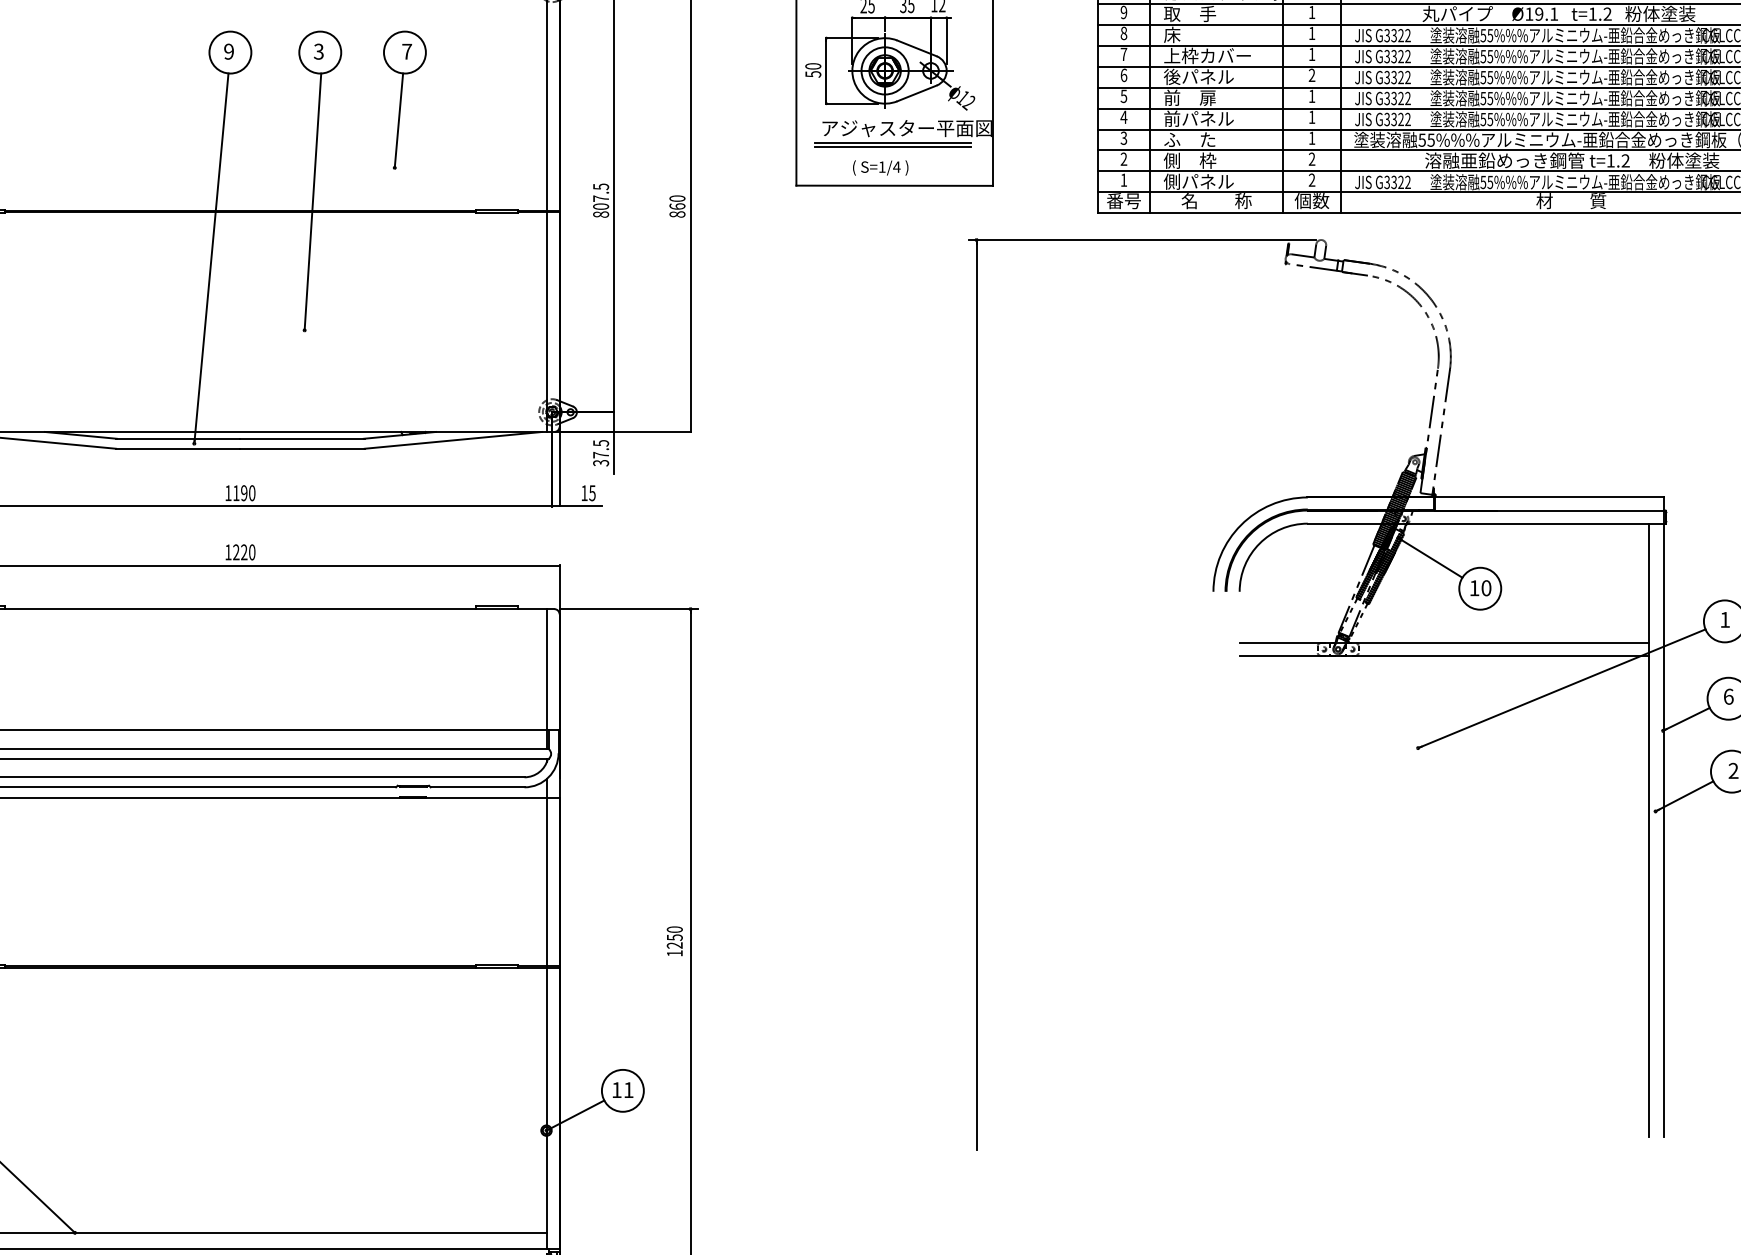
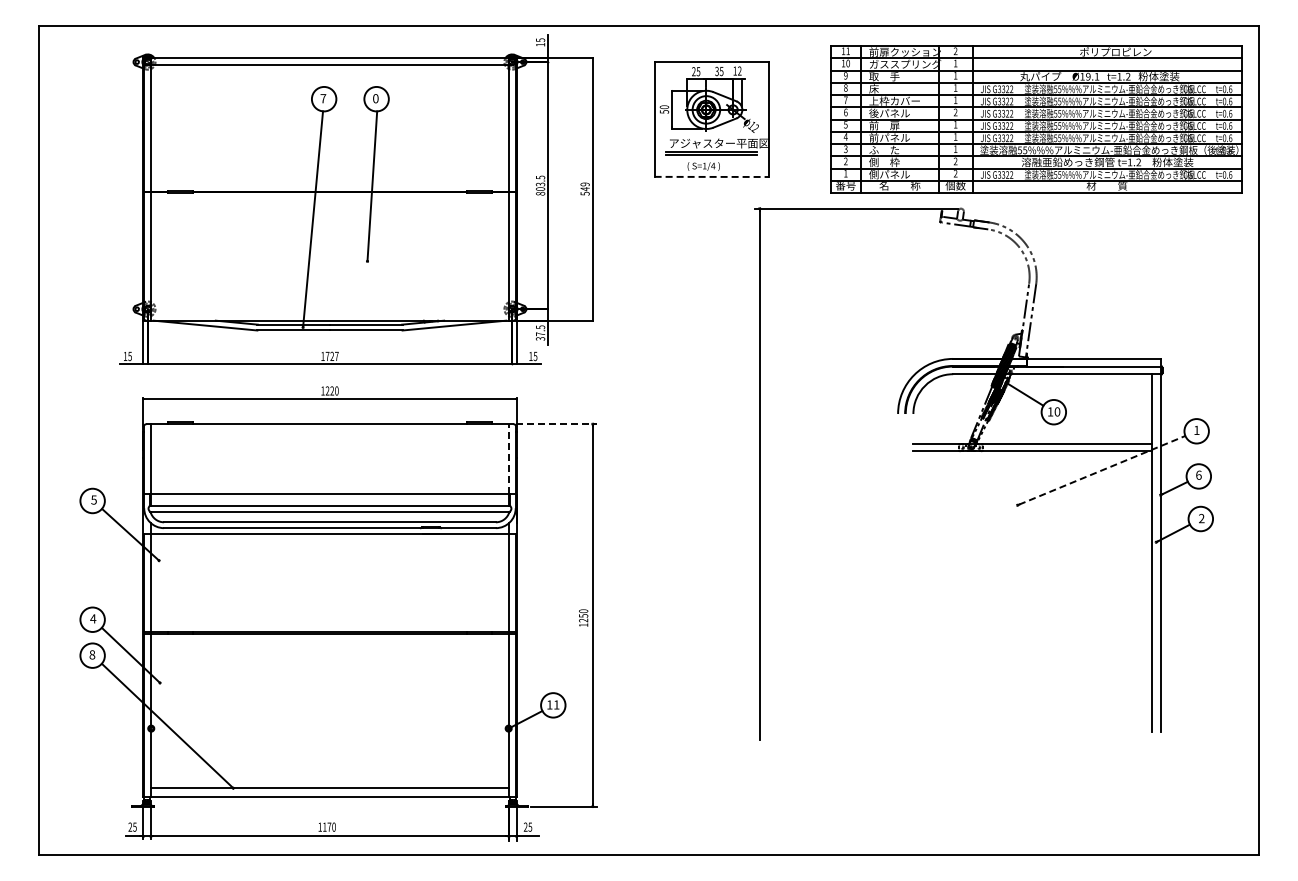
text: (229, 51) -> (323, 98), 9 -> 7
text: (318, 51) -> (375, 98), 3 -> 0
part: (404, 99) -> (425, 126), removed
line: (895, 184) -> (712, 176), solid -> dashed
text: (600, 198) -> (540, 184), 807.5 -> 803.5
text: (676, 205) -> (584, 188), 860 -> 549
text: (242, 491) -> (331, 355), 1190 -> 1727
line: (628, 609) -> (556, 424), solid -> dashed
line: (547, 668) -> (509, 458), solid -> dashed
line: (1563, 688) -> (1102, 470), solid -> dashed

